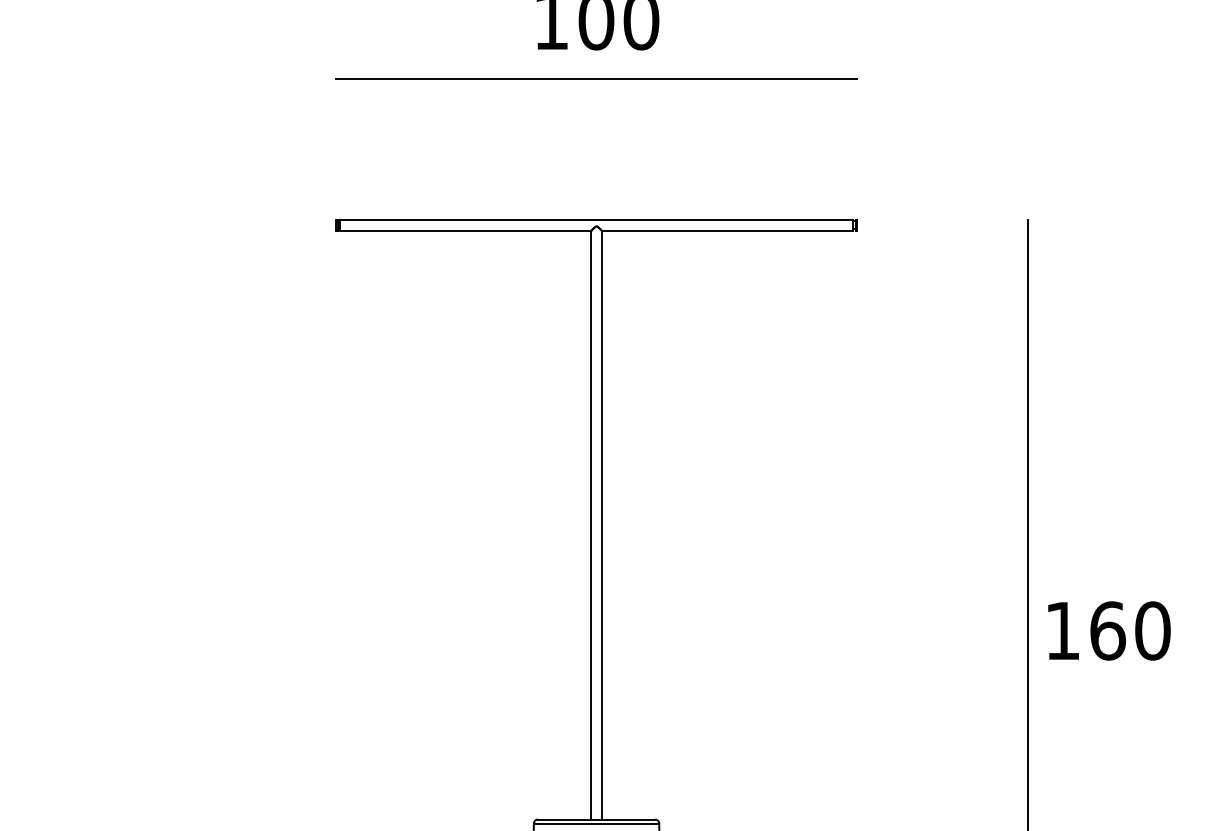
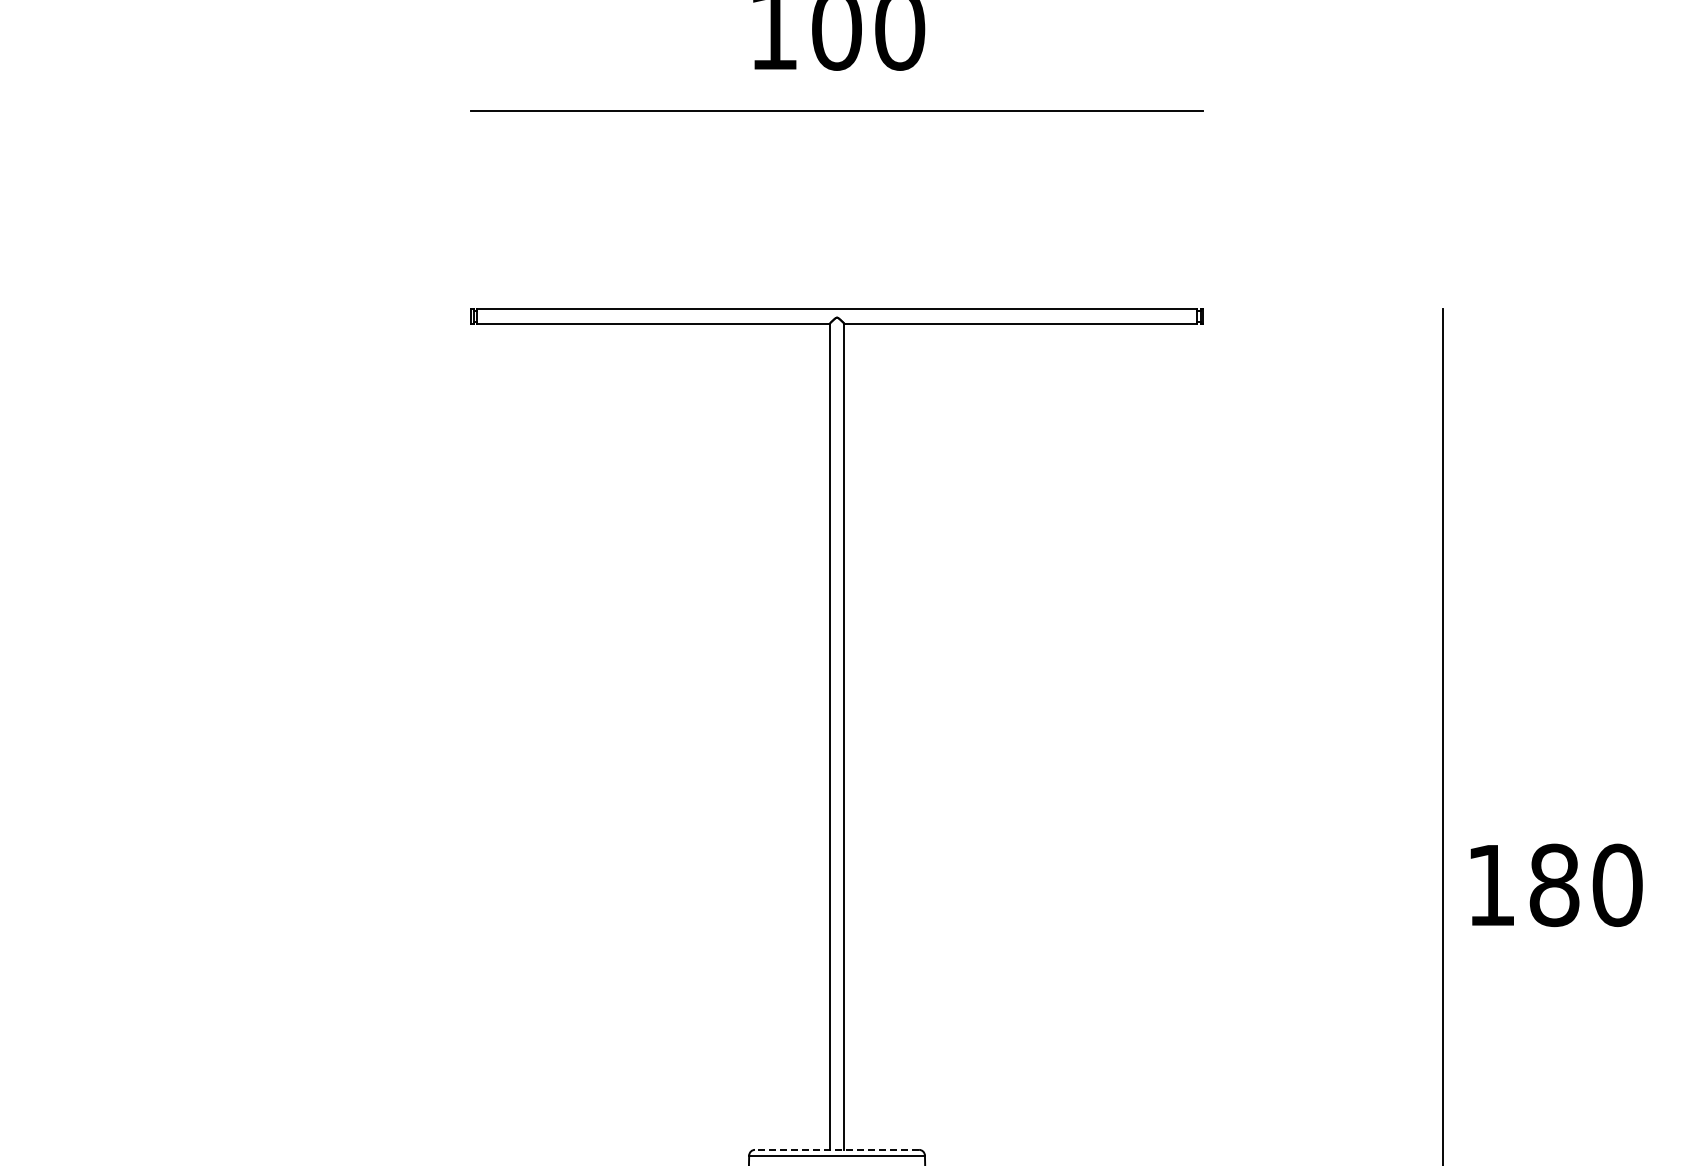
text: (1107, 630) -> (1554, 884), 160 -> 180
line: (596, 819) -> (836, 1149), solid -> dashed

